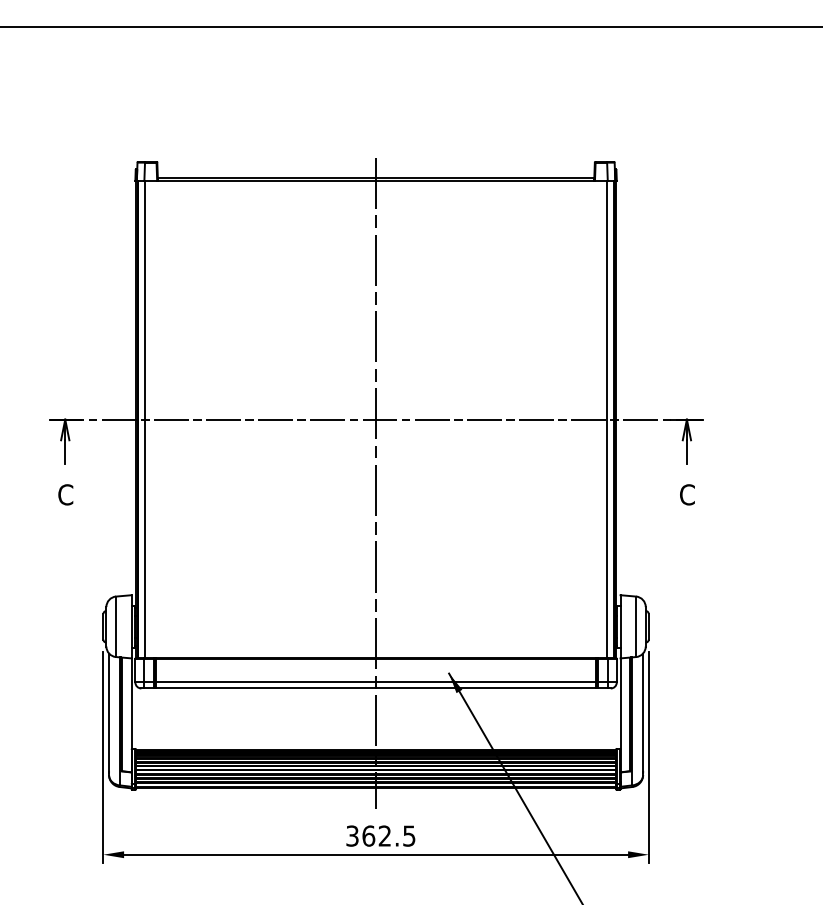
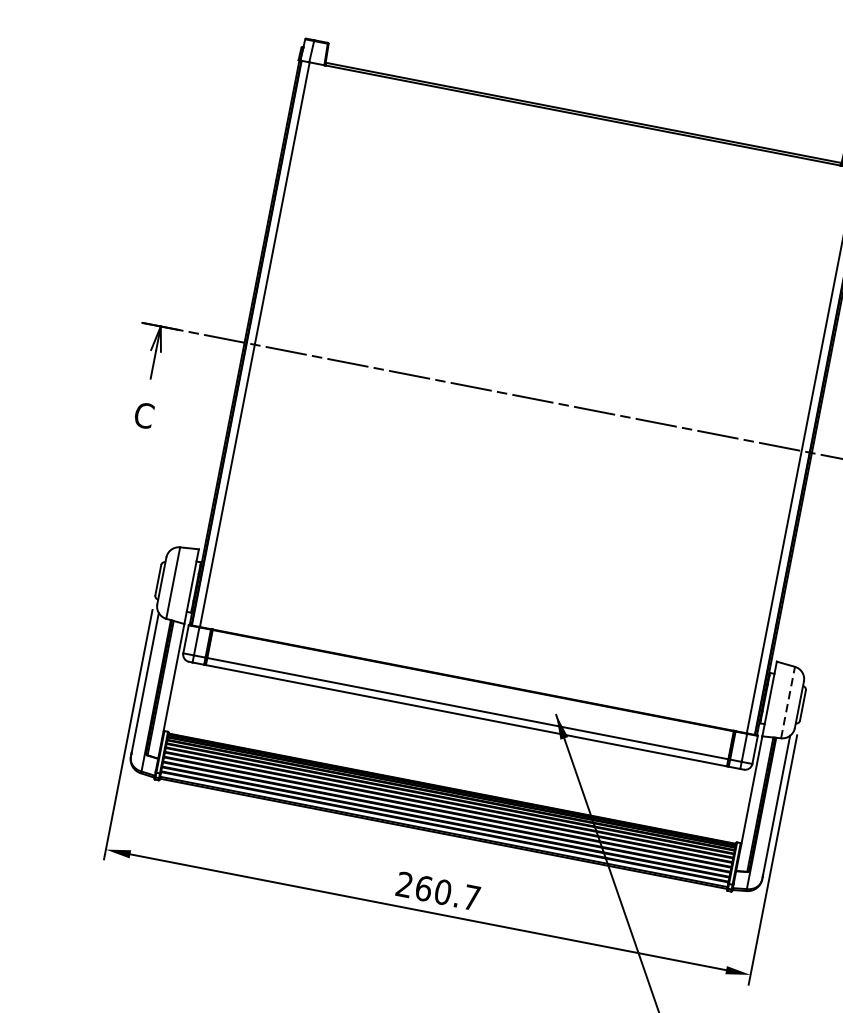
line: (376, 483) -> (514, 473), removed
line: (636, 626) -> (788, 702), solid -> dashed
text: (380, 835) -> (437, 890), 362.5 -> 260.7

